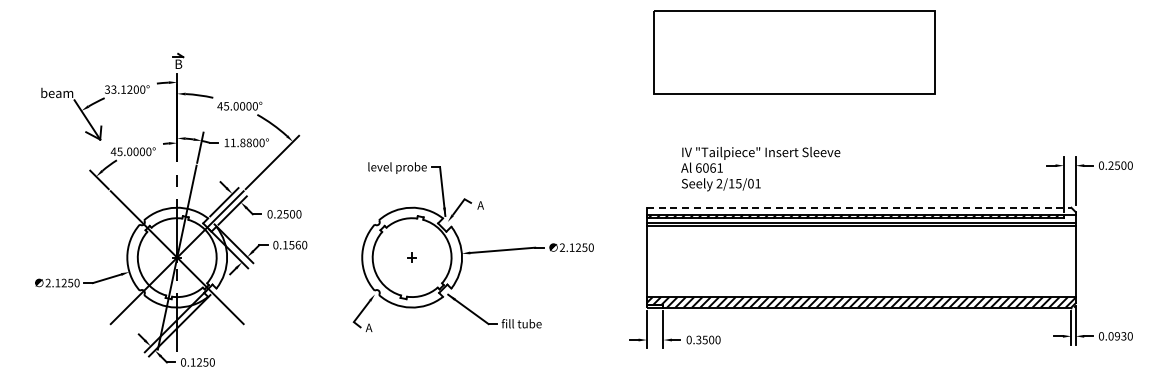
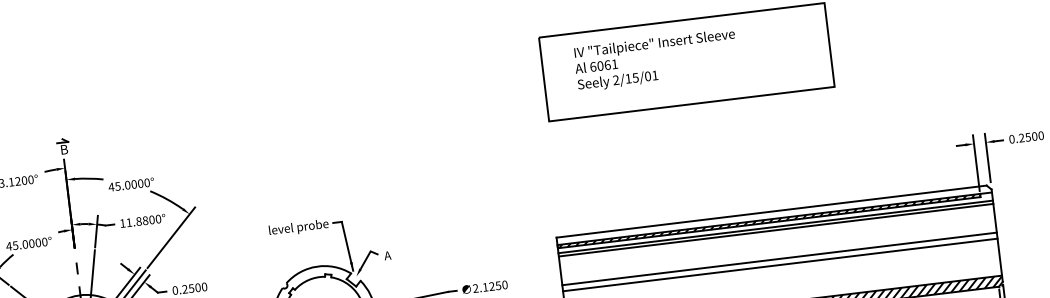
text: (760, 169) -> (655, 60), moved
line: (859, 207) -> (771, 211), dashed -> solid
line: (861, 254) -> (779, 258), added
line: (861, 260) -> (780, 264), added

